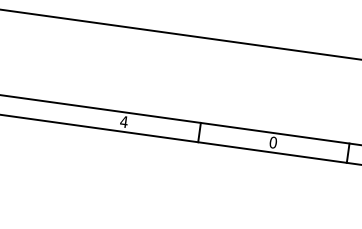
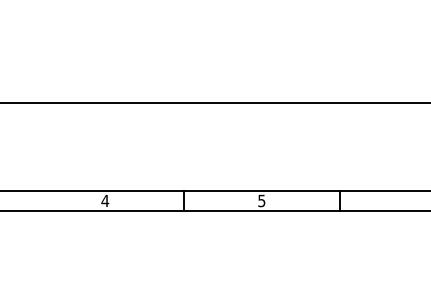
text: (273, 142) -> (261, 200), 0 -> 5

